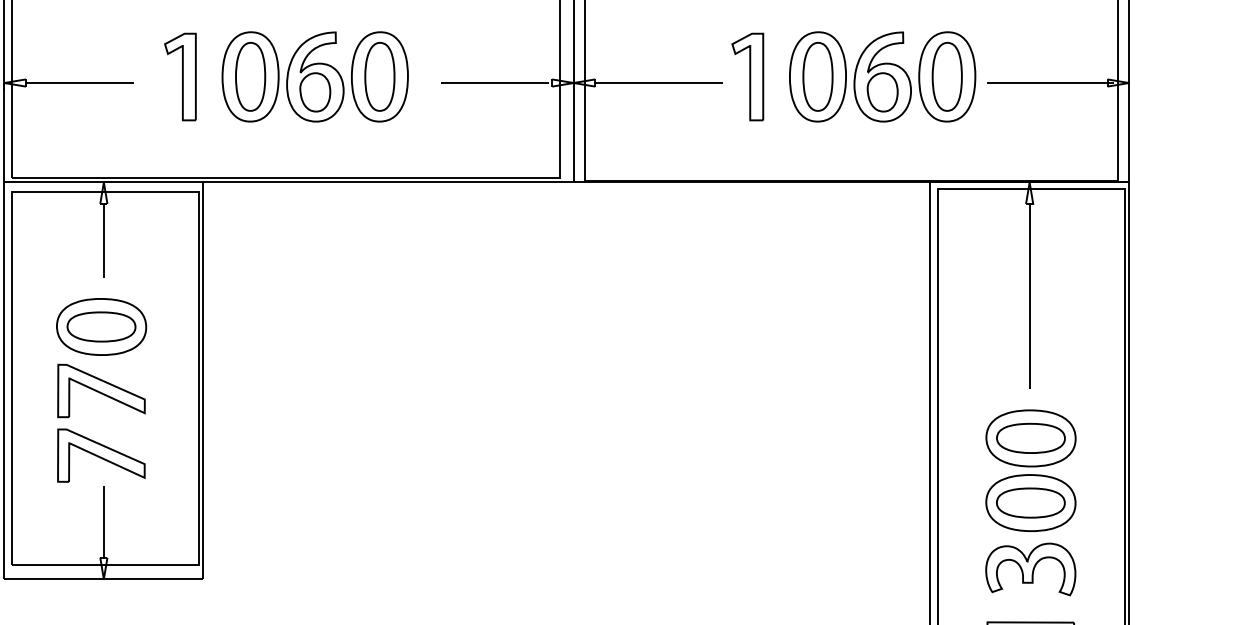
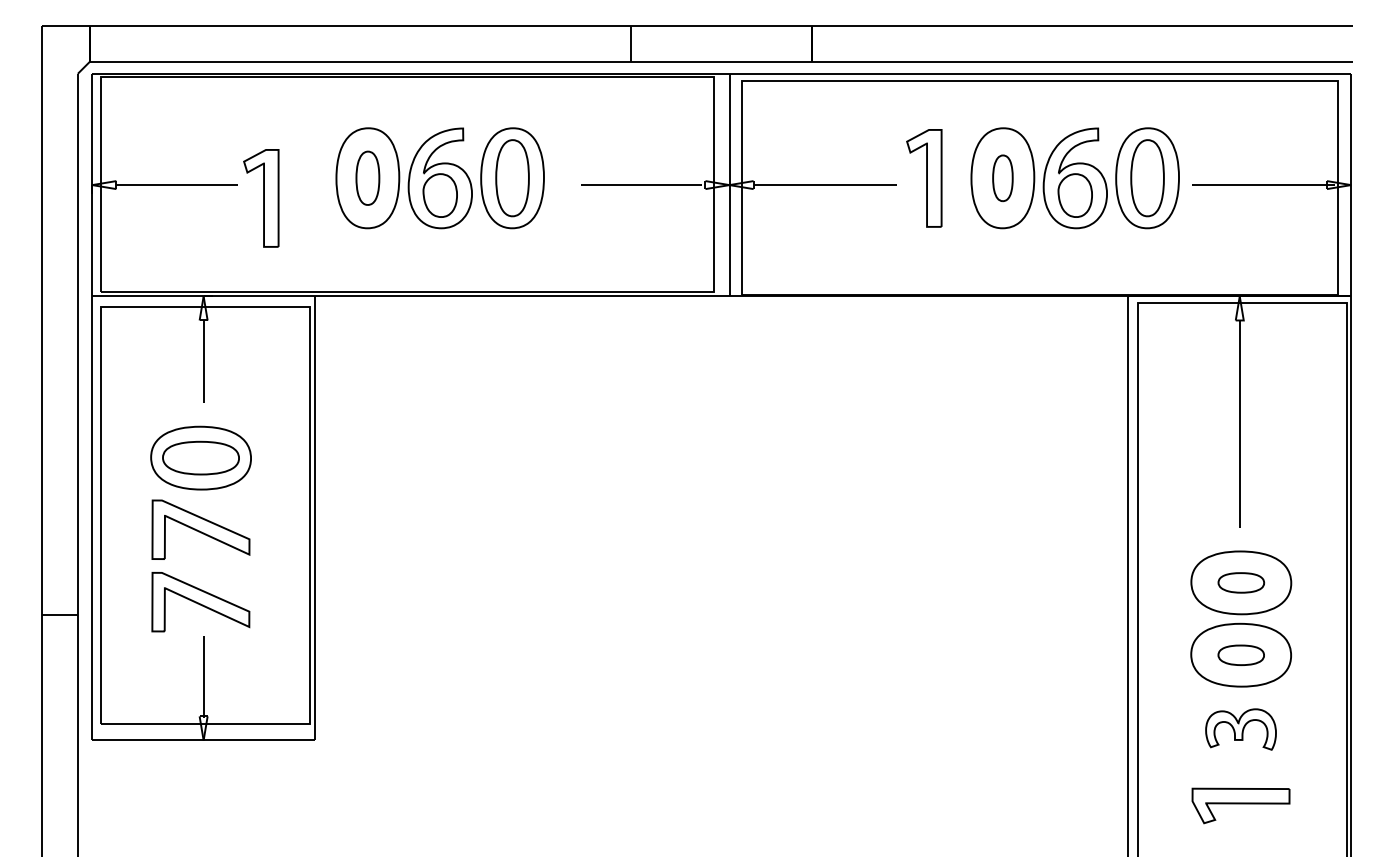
part: (180, 77) -> (261, 198), moved
part: (250, 77) -> (367, 178), size x0.7
part: (817, 77) -> (1002, 178), size x0.6
part: (1031, 438) -> (1241, 582), size x0.6
part: (1031, 503) -> (1241, 655), size x0.6
part: (1030, 569) -> (1240, 729), size x0.7

